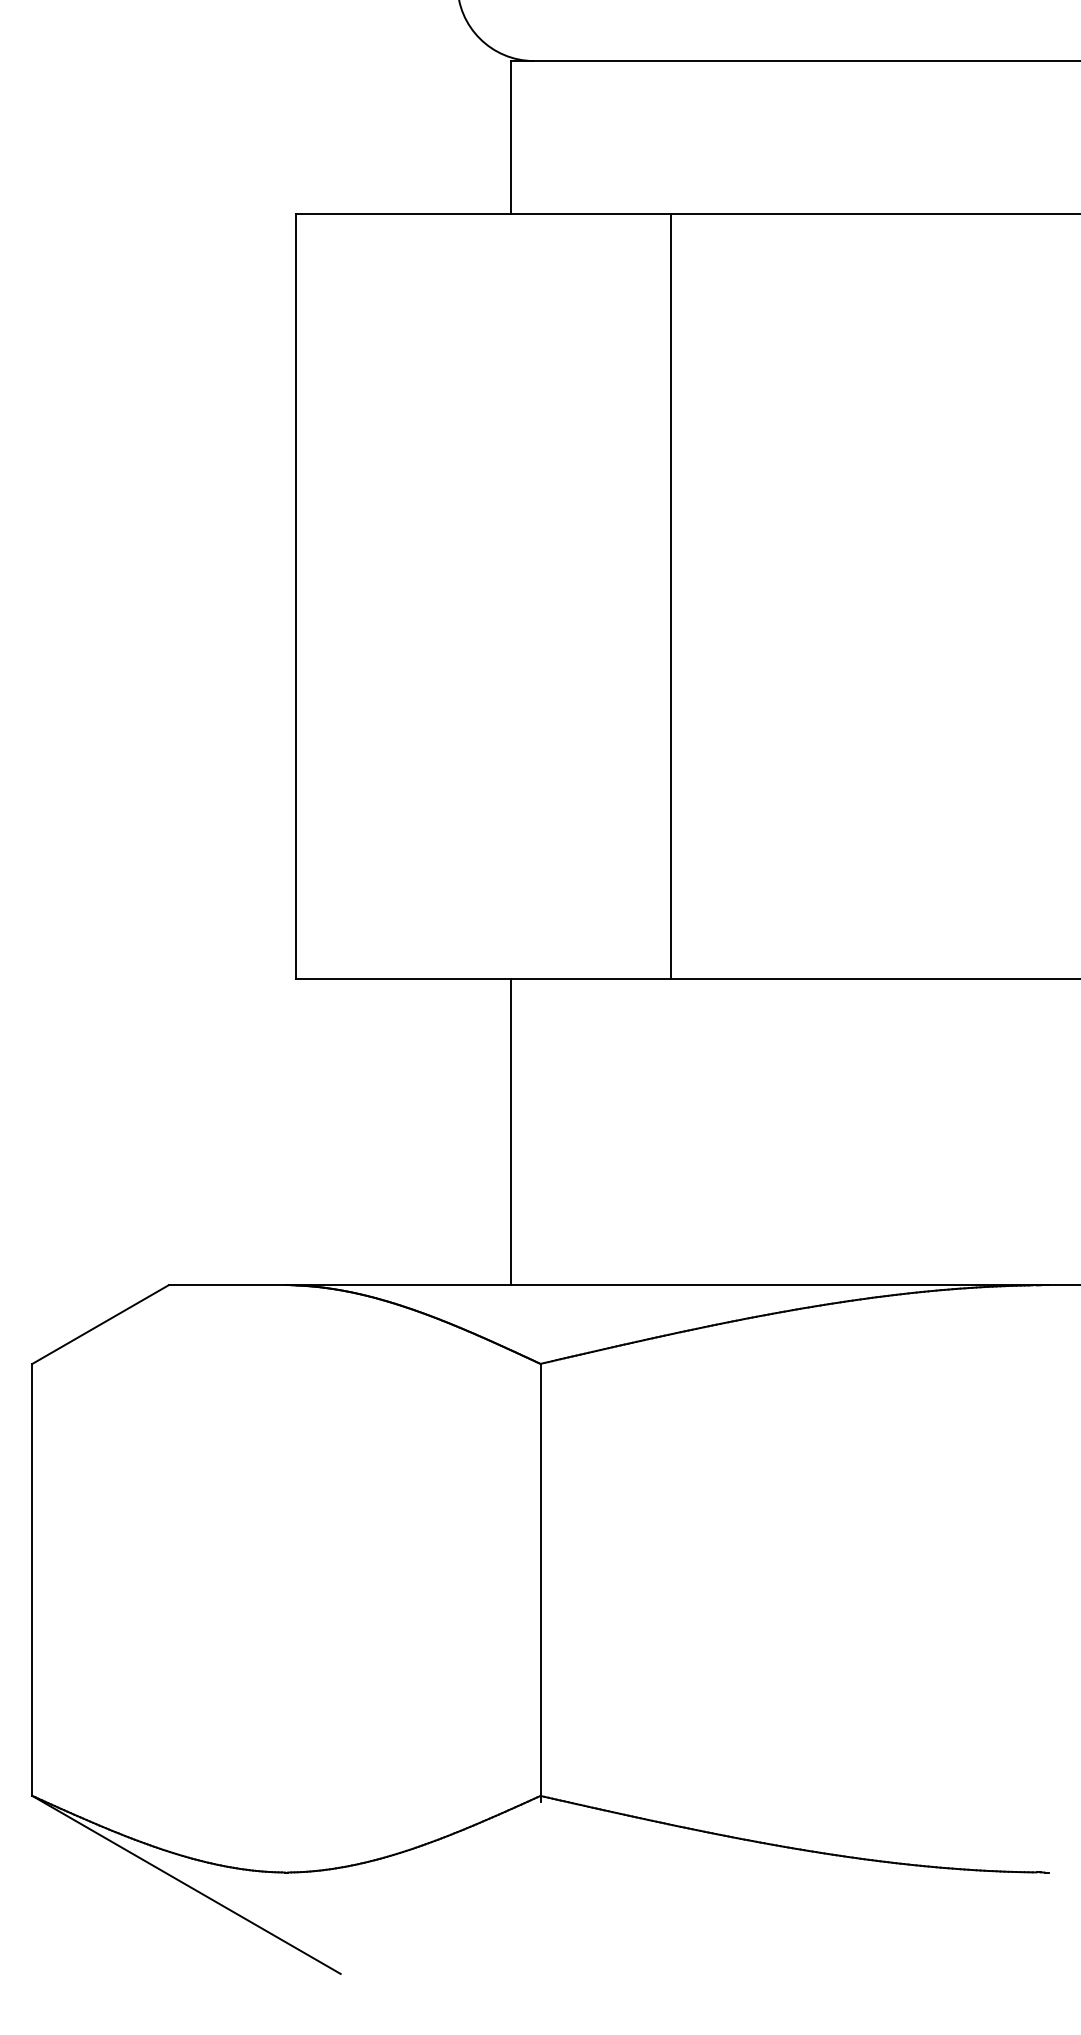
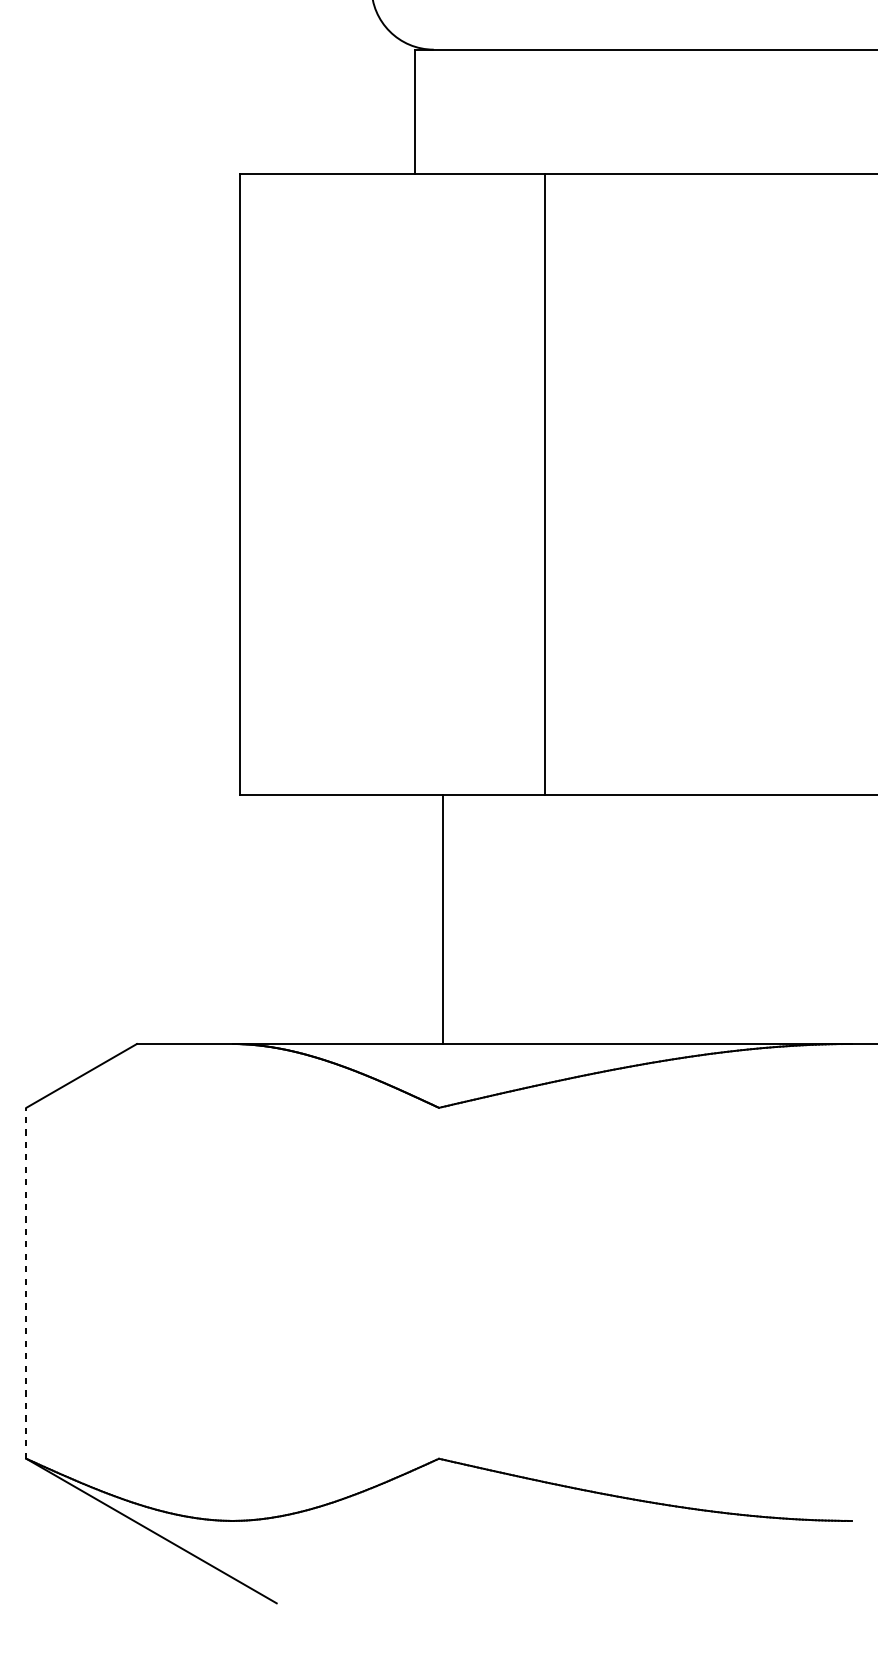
line: (511, 1132) -> (443, 919), moved
line: (32, 1579) -> (26, 1282), solid -> dashed
line: (540, 1582) -> (439, 1285), removed

